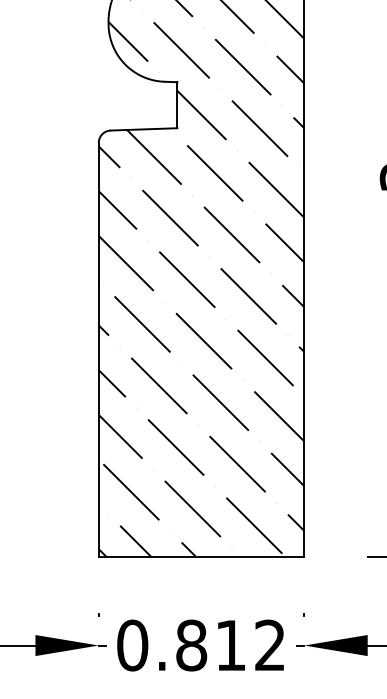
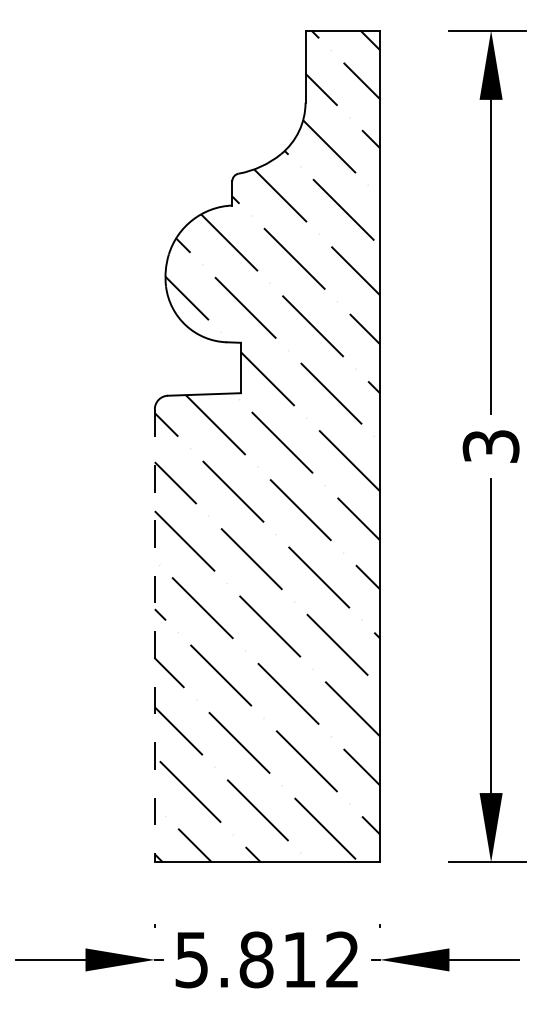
line: (98, 349) -> (154, 635), solid -> dashed
text: (133, 645) -> (192, 959), 0.812 -> 5.812

